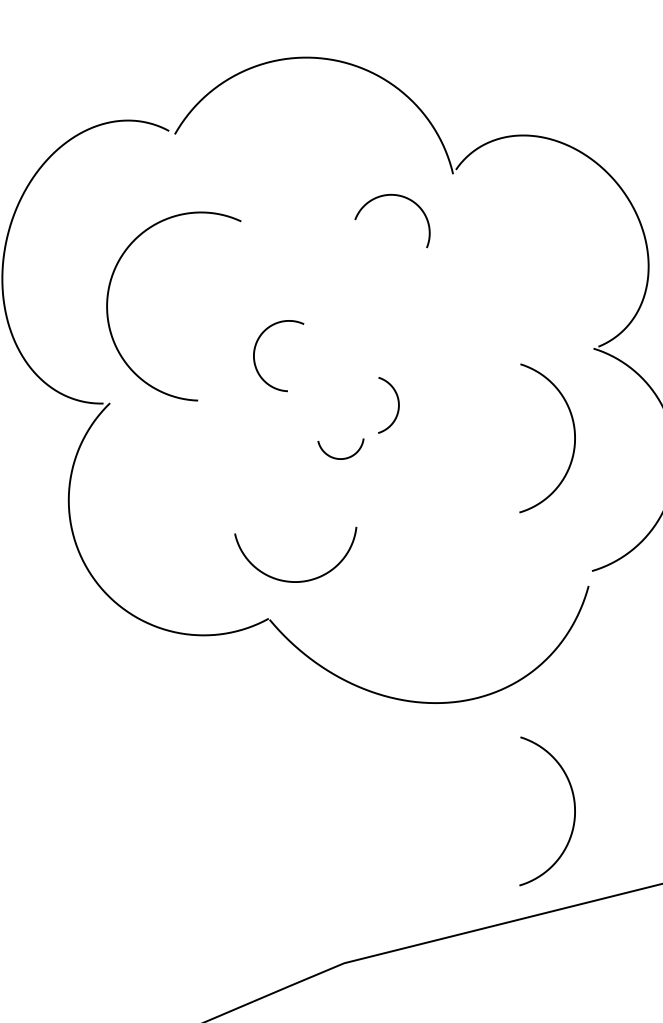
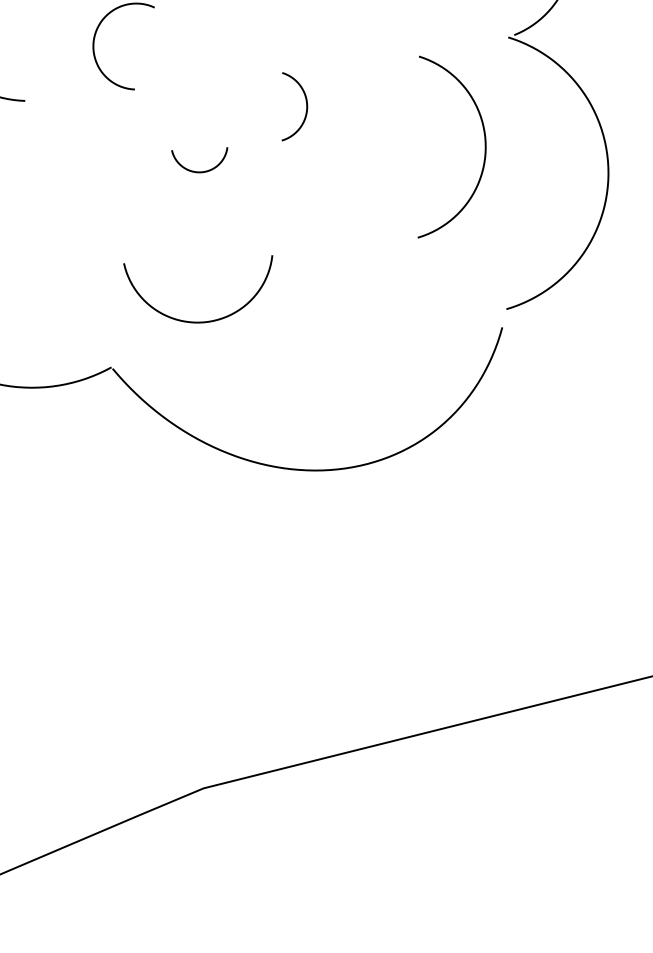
curve: (397, 402) -> (305, 103), moved
curve: (300, 580) -> (204, 320), moved
curve: (573, 804) -> (483, 594), removed

